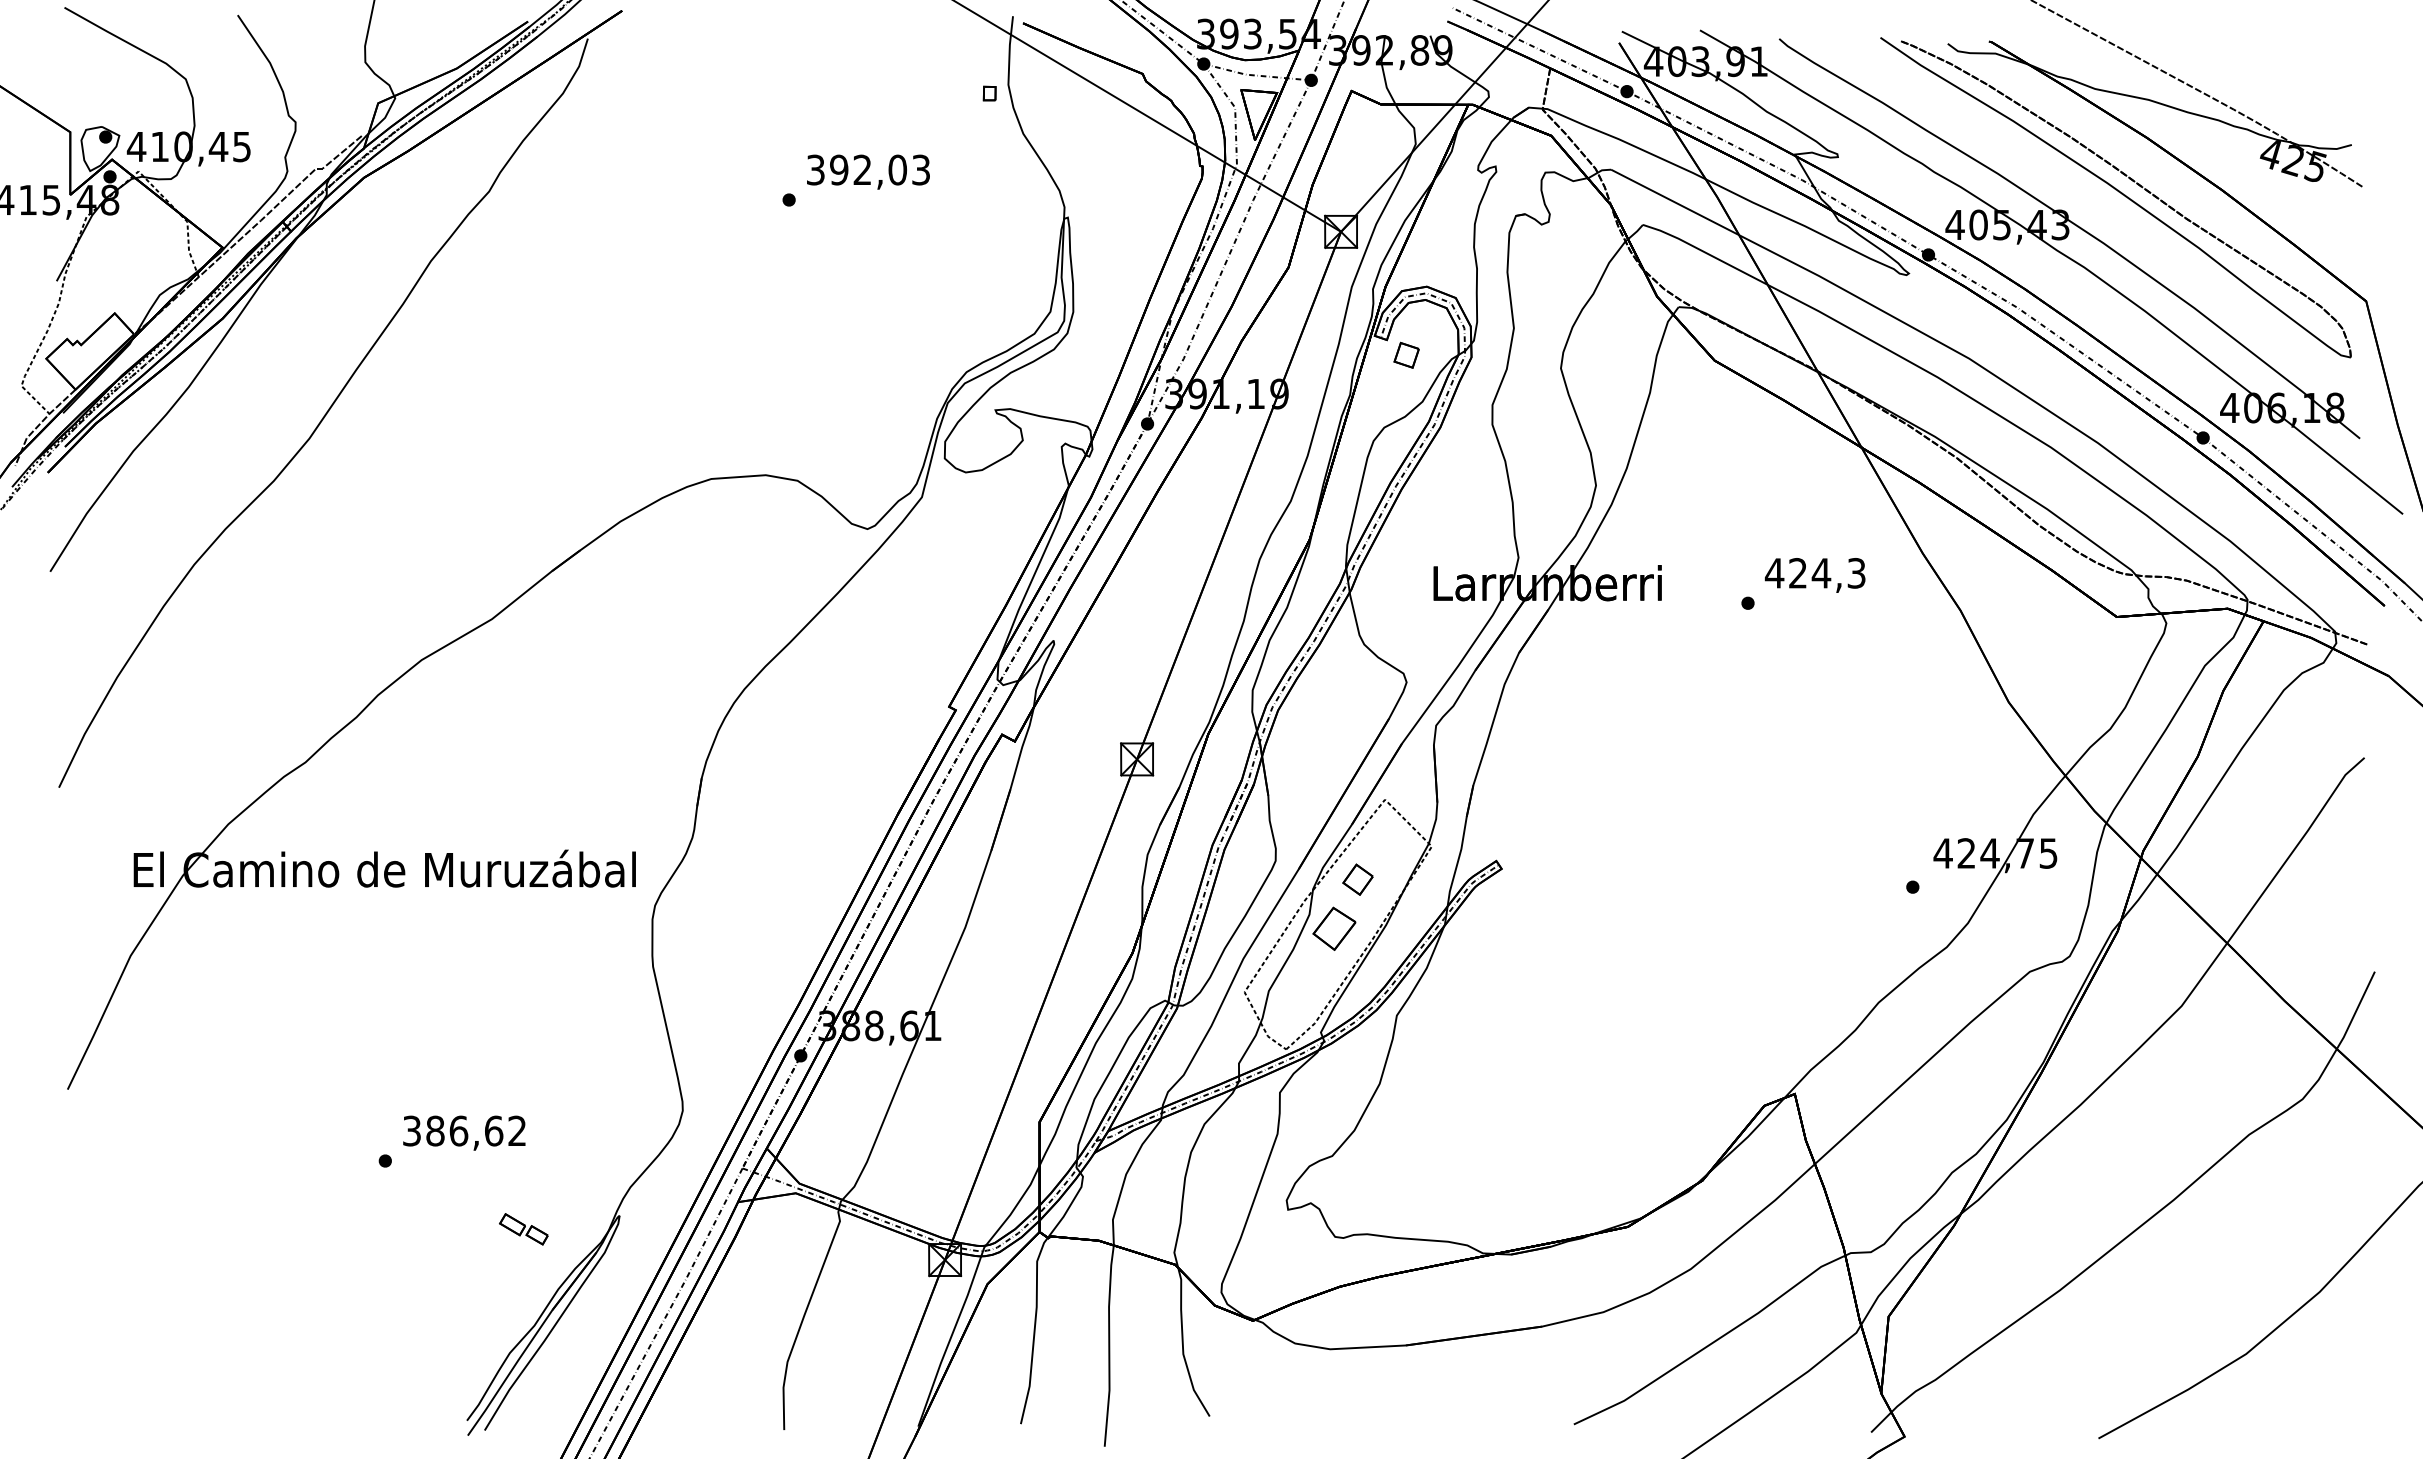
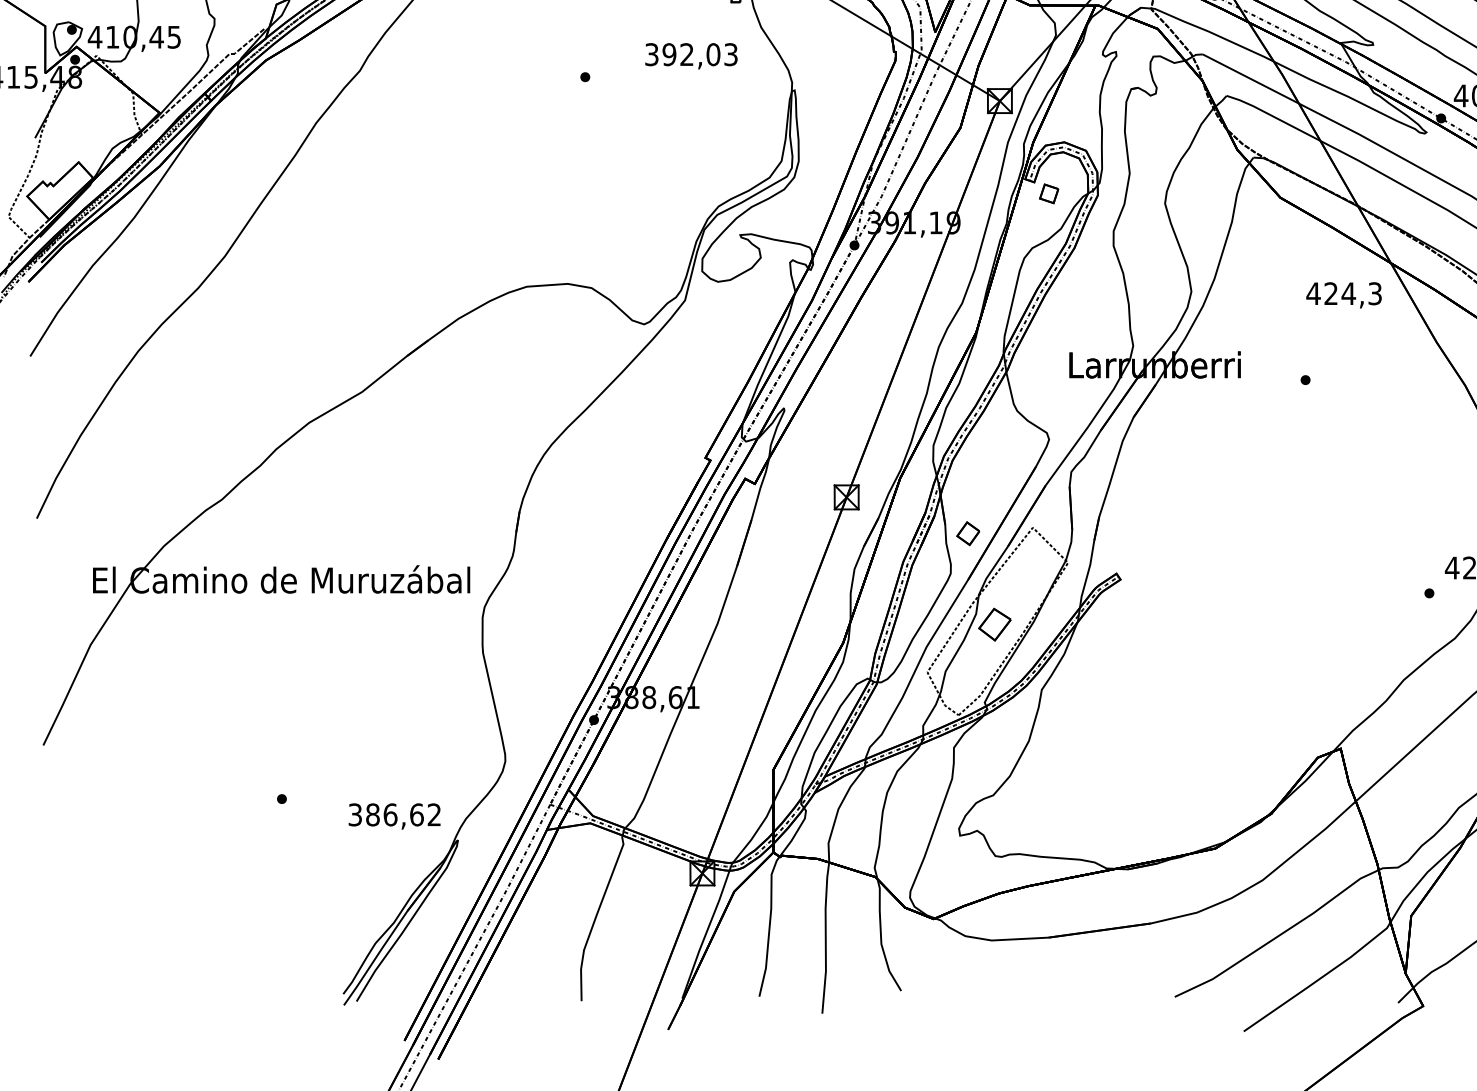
text: (868, 171) -> (691, 55), moved
text: (1814, 575) -> (1343, 295), moved
part: (1357, 879) -> (967, 533), moved
text: (464, 1132) -> (394, 815), moved
part: (523, 1229) -> (385, 850), removed

